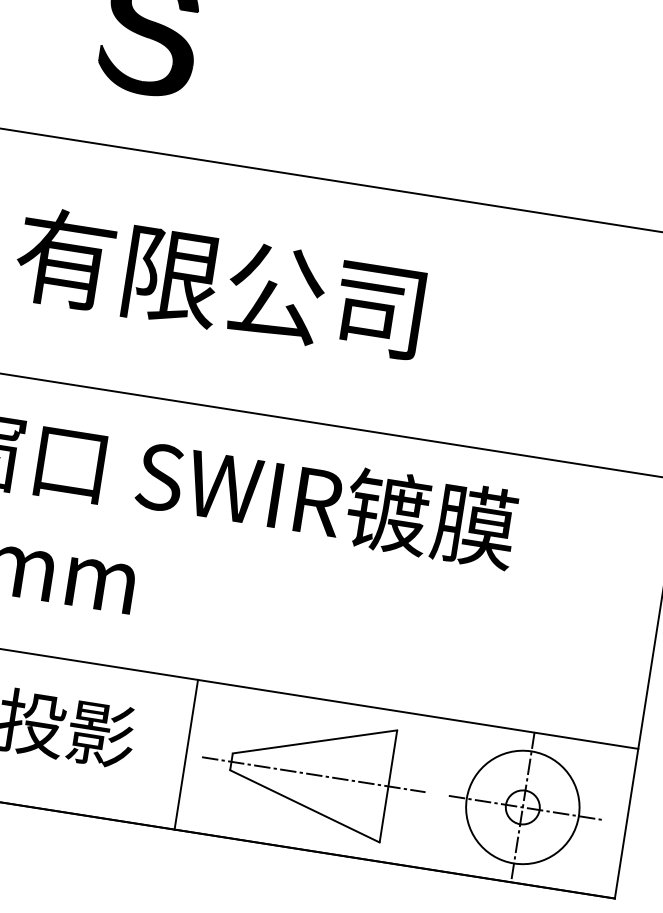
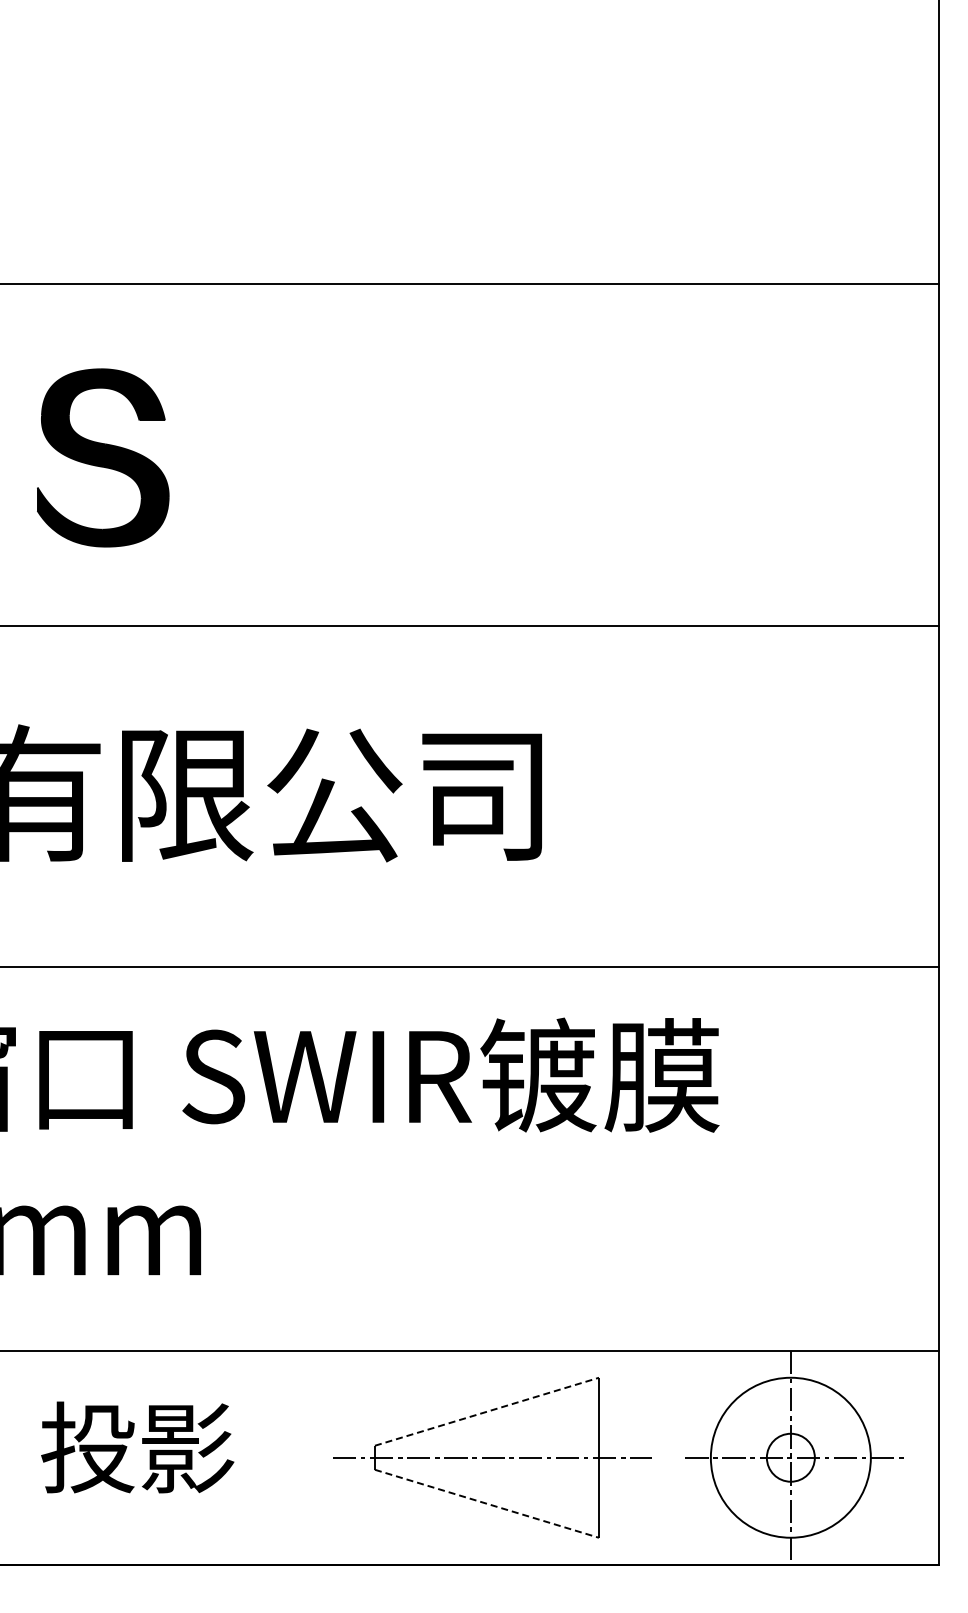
line: (315, 741) -> (487, 1411), solid -> dashed
line: (186, 754) -> (310, 1457), removed
line: (305, 806) -> (487, 1503), solid -> dashed

